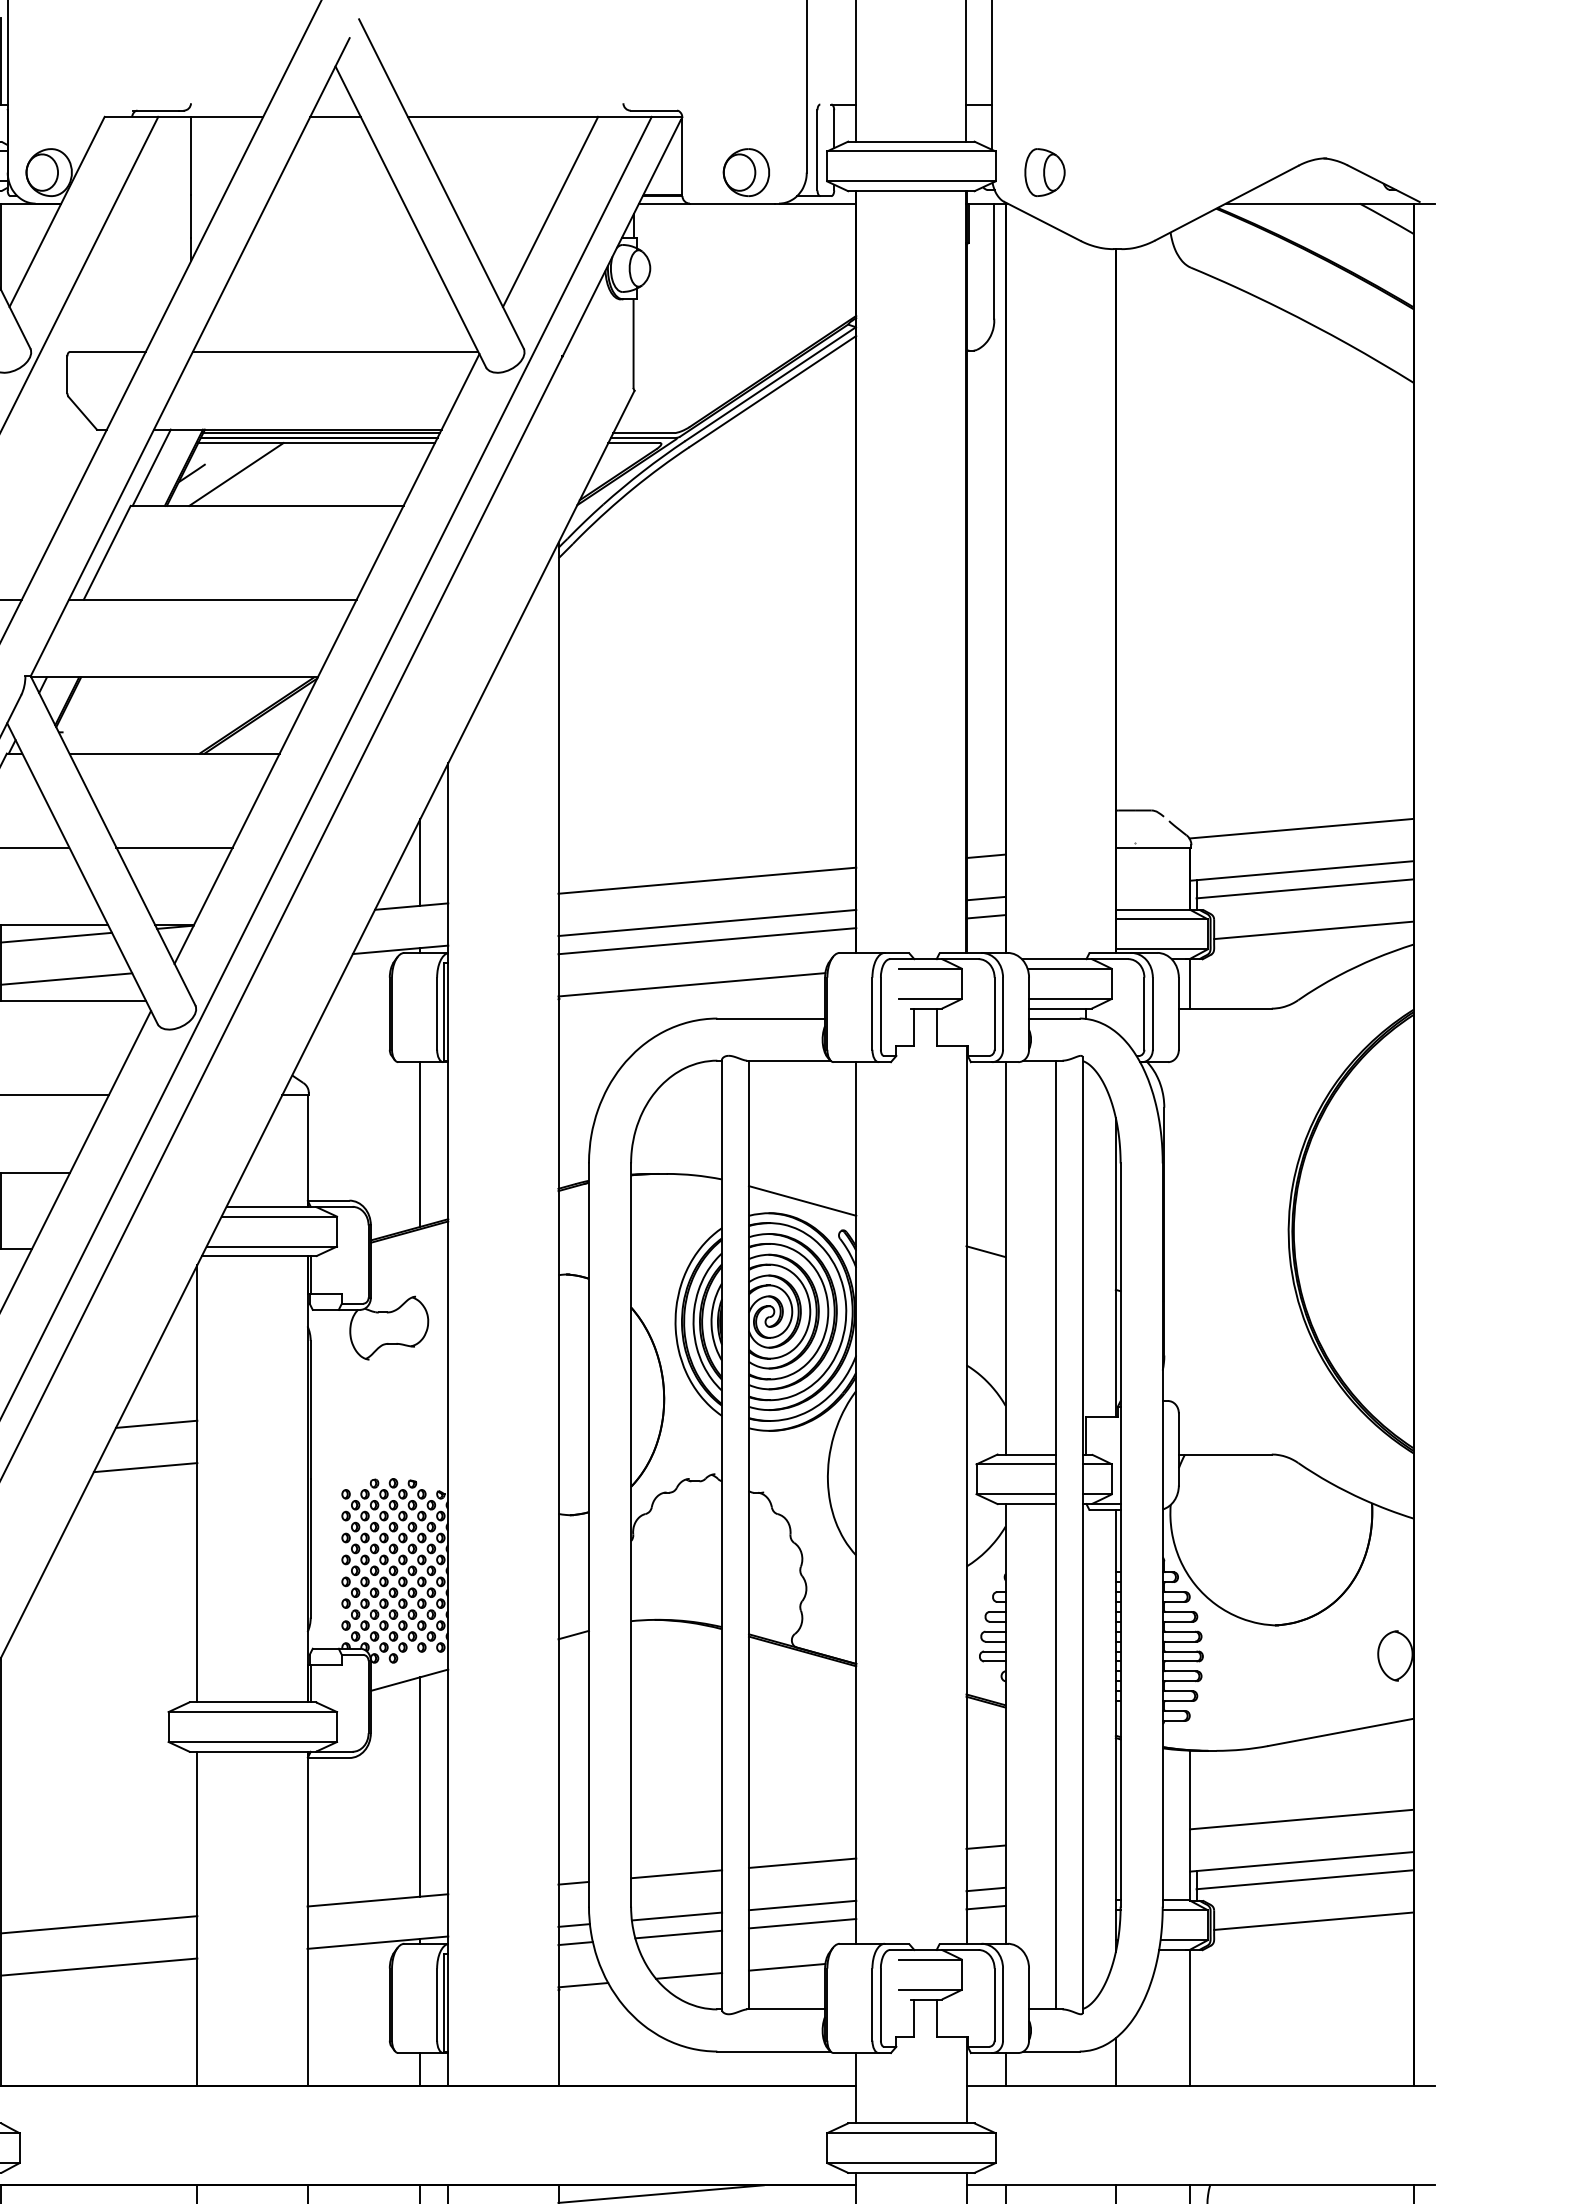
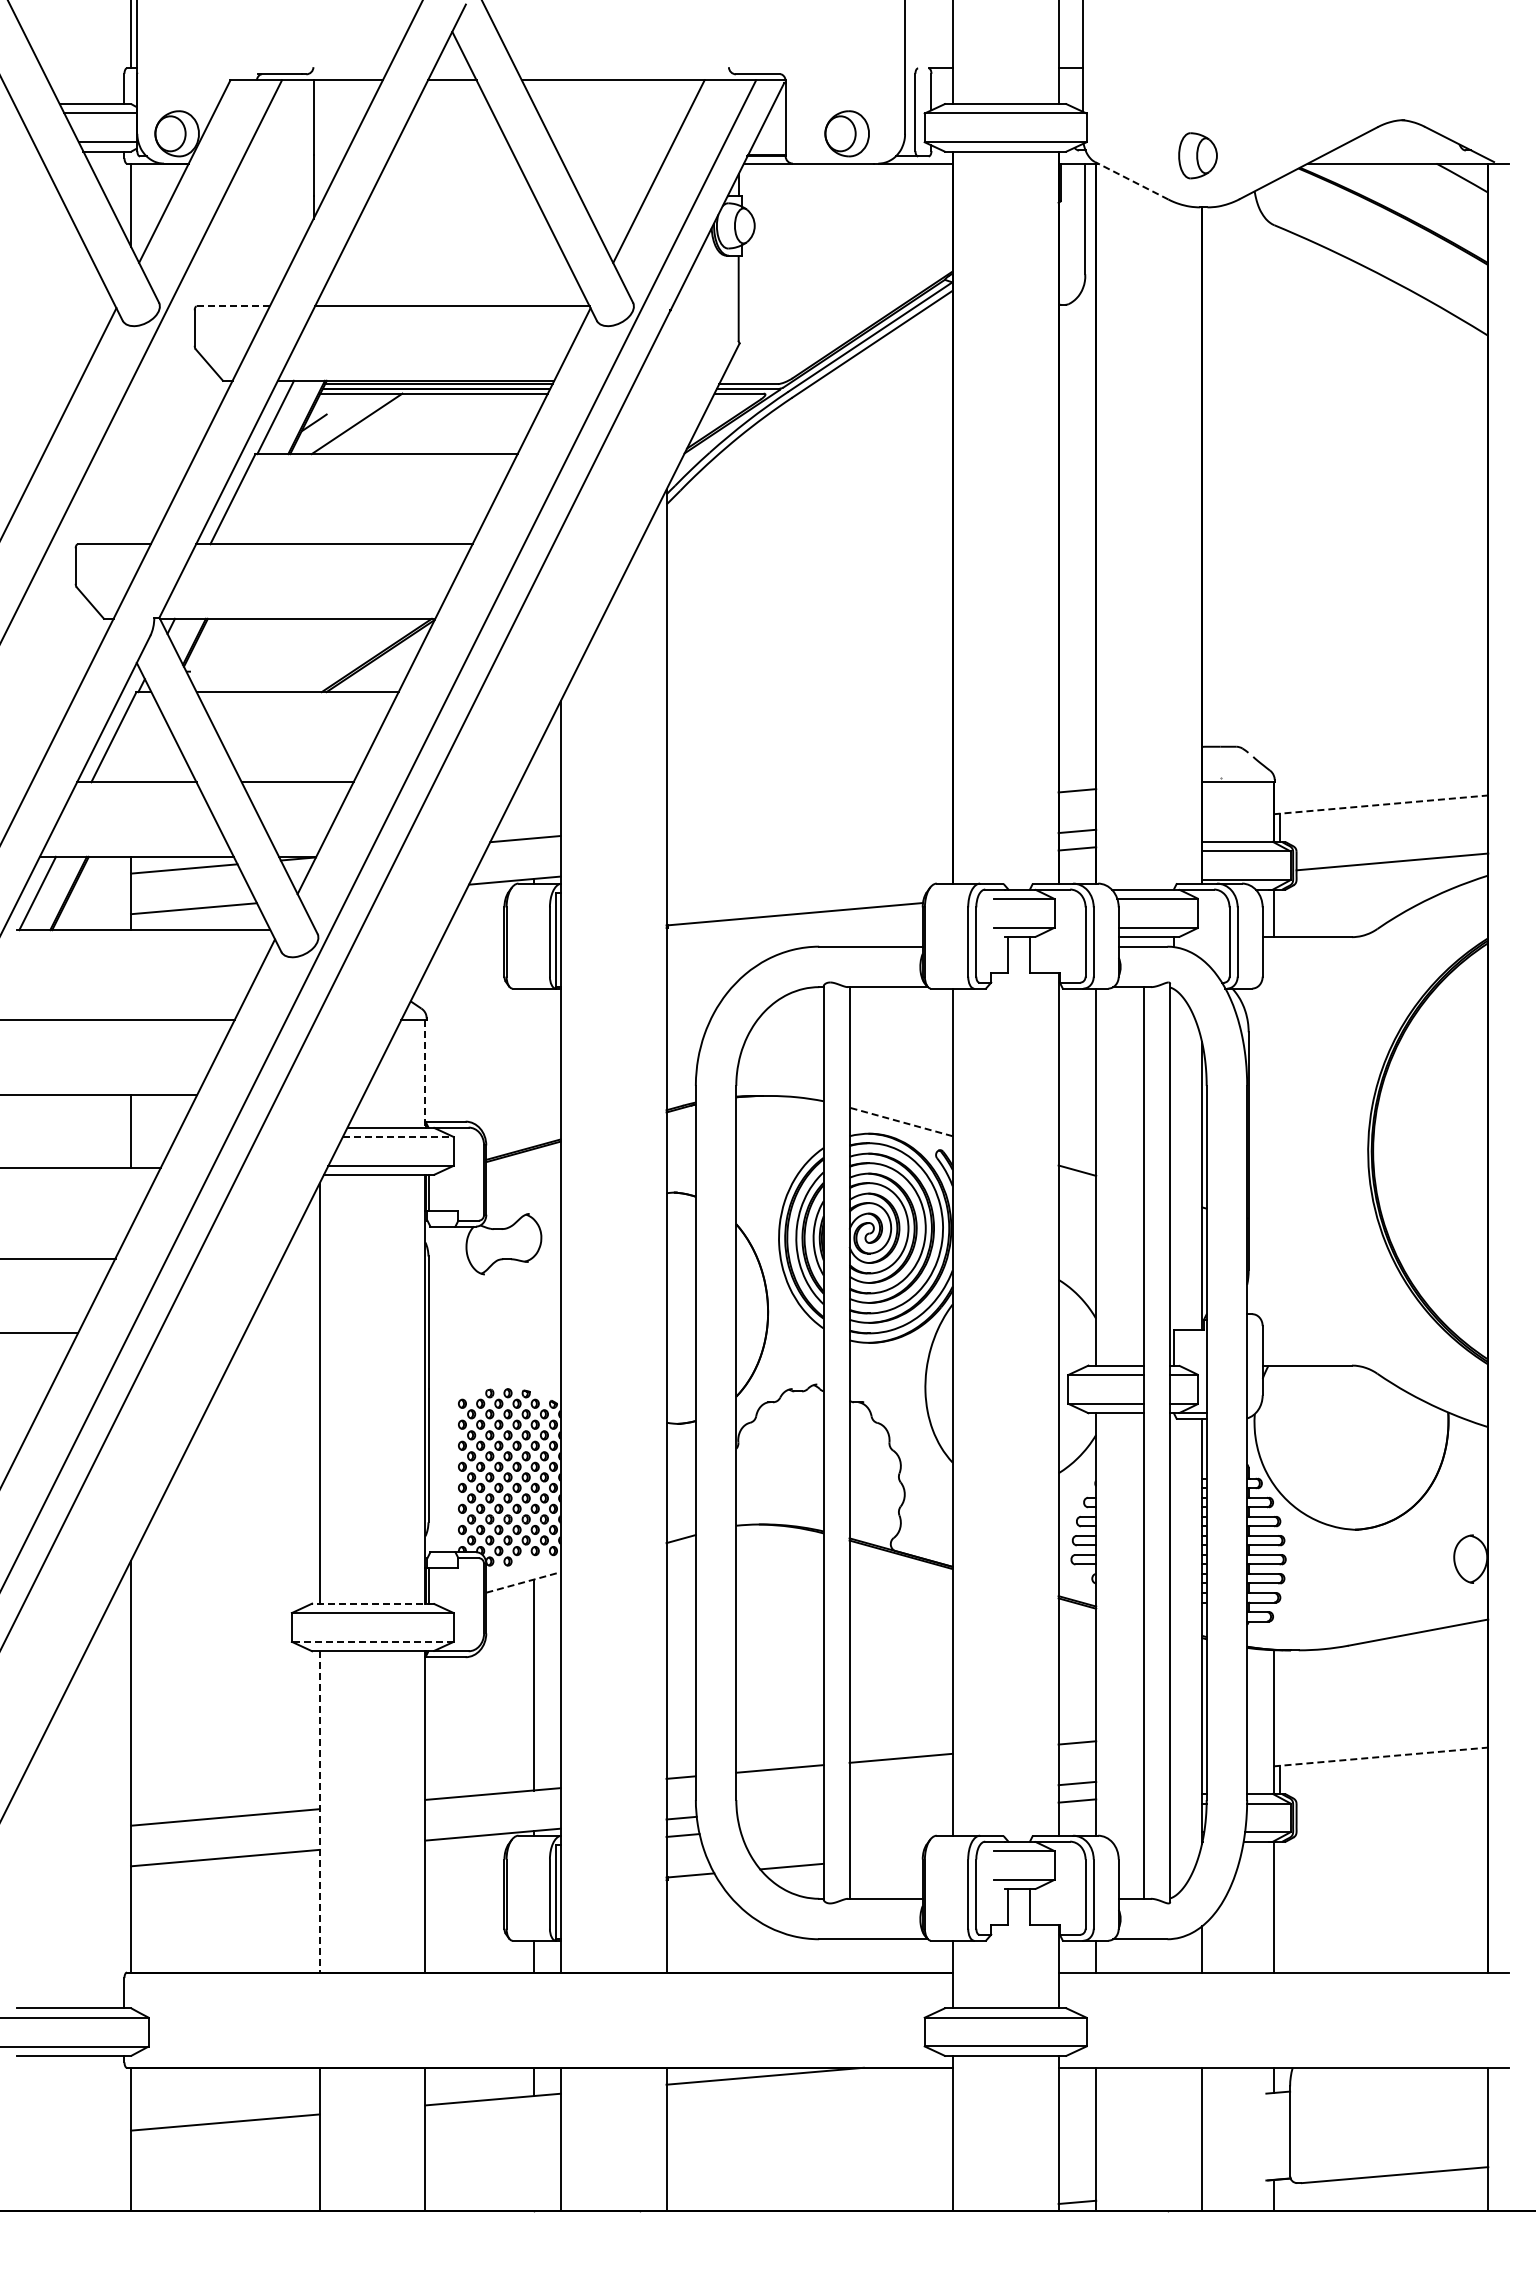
part: (1044, 172) -> (1197, 155), moved
line: (1042, 221) -> (1131, 180), solid -> dashed
line: (107, 352) -> (233, 306), solid -> dashed
line: (1301, 827) -> (1380, 763), removed
line: (420, 862) -> (533, 796), removed
line: (1301, 870) -> (1380, 804), solid -> dashed
line: (707, 879) -> (809, 813), removed
line: (1304, 888) -> (1383, 821), removed
line: (707, 922) -> (809, 854), removed
line: (707, 940) -> (809, 871), removed
line: (420, 1144) -> (533, 1067), removed
line: (307, 1151) -> (425, 1074), solid -> dashed
line: (801, 1200) -> (900, 1121), solid -> dashed
line: (279, 1217) -> (398, 1137), solid -> dashed
line: (156, 1424) -> (280, 1336), removed
line: (145, 1466) -> (269, 1377), removed
line: (409, 1680) -> (523, 1582), solid -> dashed
line: (252, 1702) -> (372, 1603), solid -> dashed
line: (252, 1741) -> (372, 1641), solid -> dashed
line: (1301, 1818) -> (1380, 1715), removed
line: (1301, 1861) -> (1380, 1756), solid -> dashed
line: (1304, 1880) -> (1383, 1774), removed
line: (801, 1905) -> (900, 1798), removed
line: (677, 1916) -> (780, 1809), removed
line: (197, 1918) -> (319, 1811), solid -> dashed
line: (1313, 1920) -> (1392, 1813), removed
line: (801, 1922) -> (900, 1815), removed
line: (678, 1934) -> (781, 1826), removed
line: (787, 1967) -> (886, 1858), removed

